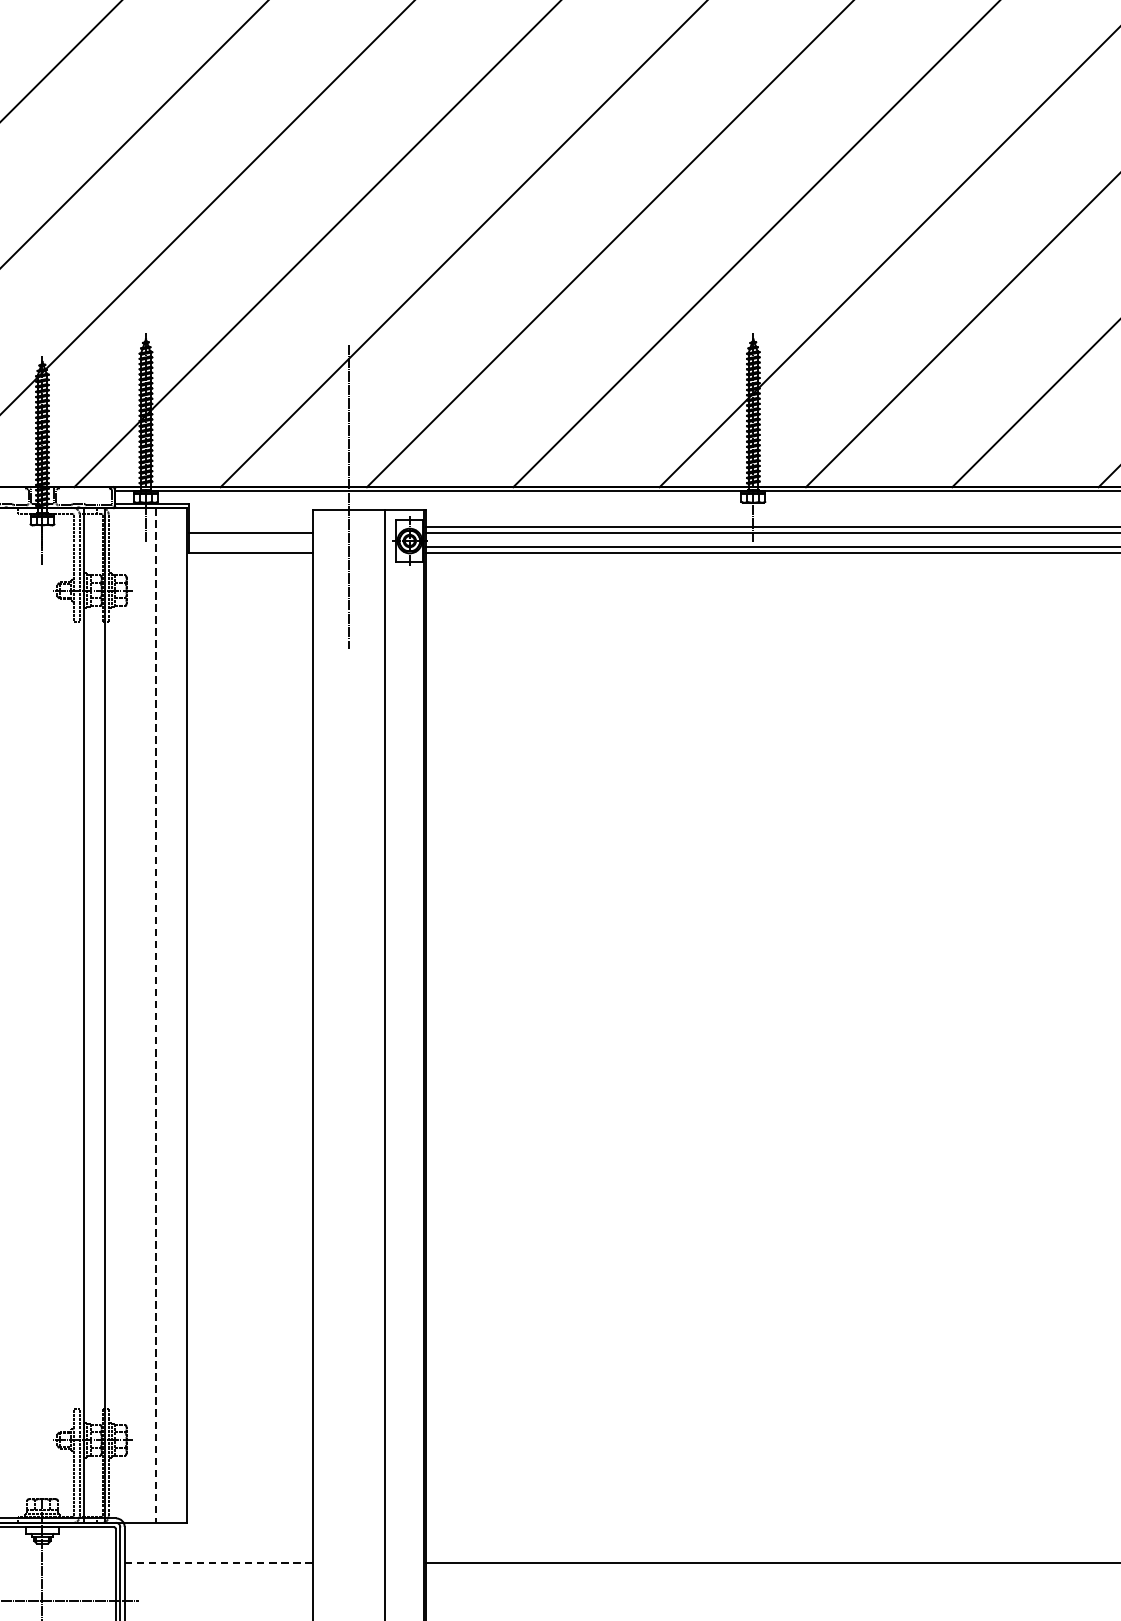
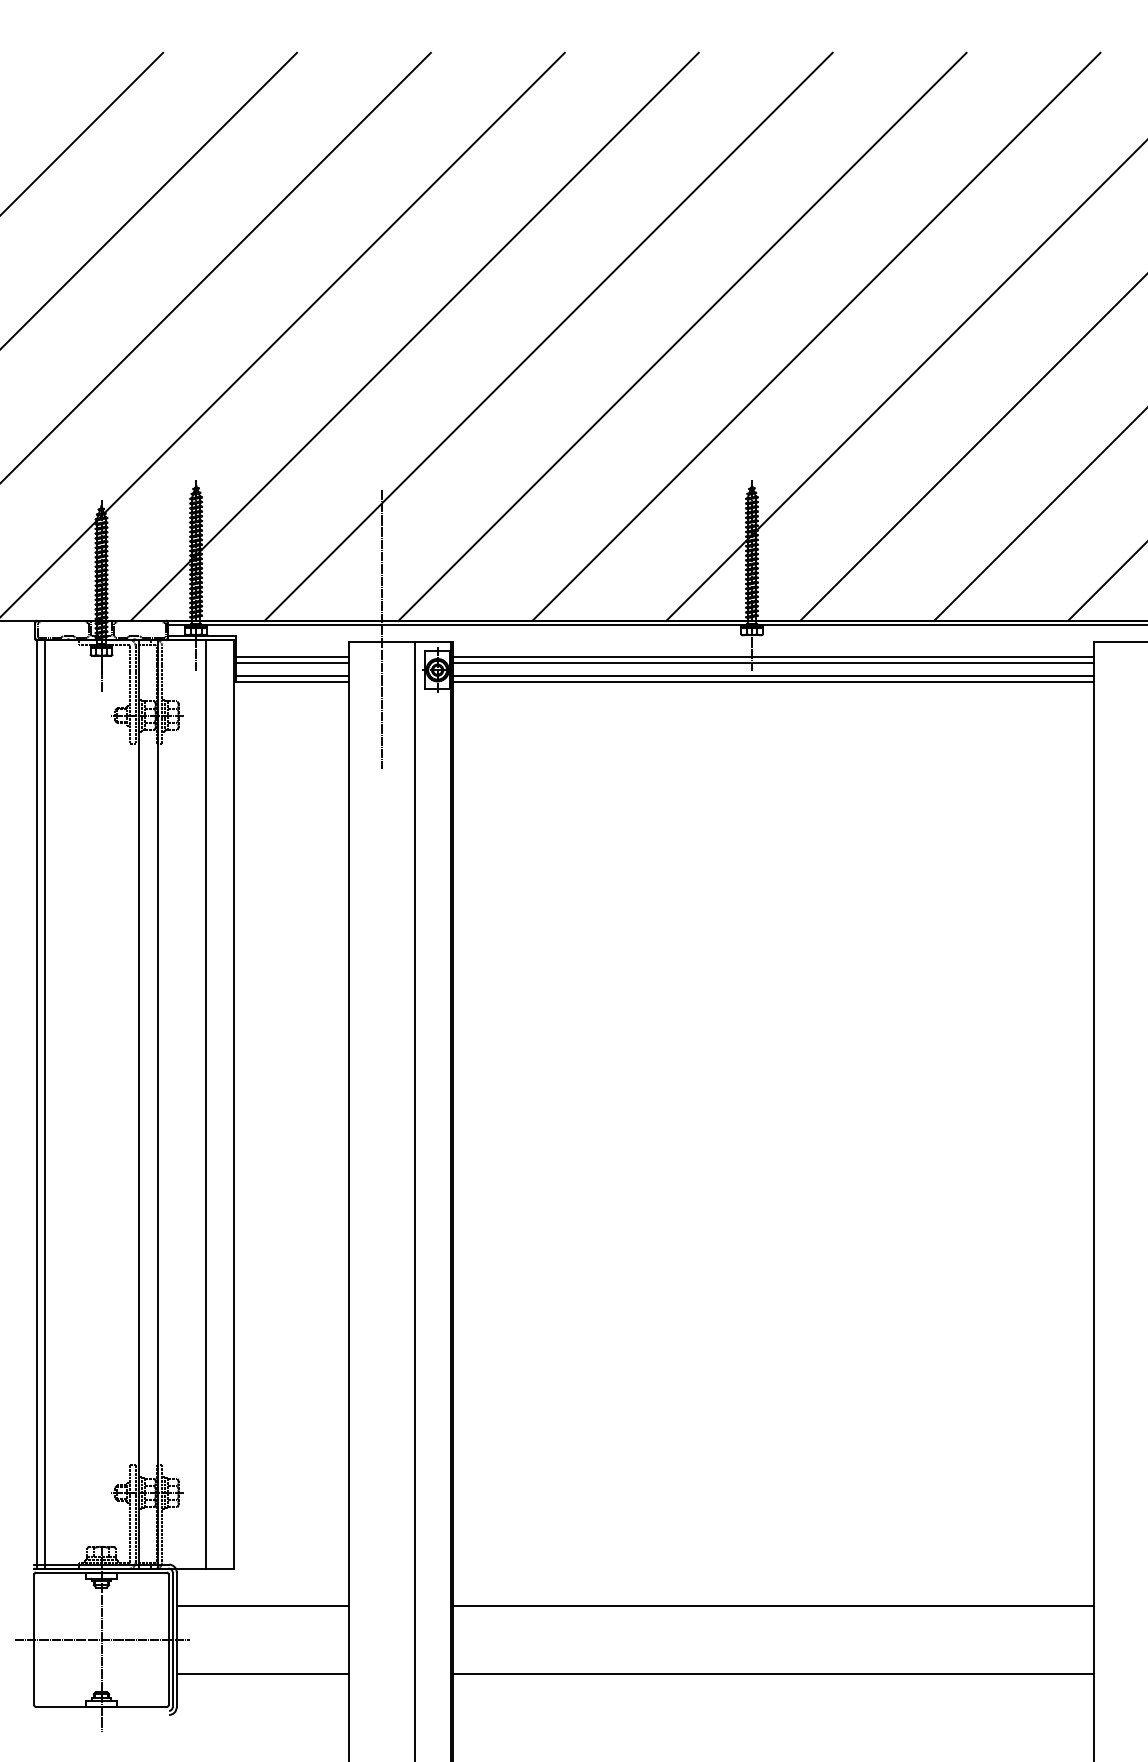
line: (250, 526) -> (291, 656), added
line: (250, 546) -> (291, 675), added
line: (156, 1015) -> (205, 1104), dashed -> solid
line: (218, 1563) -> (262, 1605), dashed -> solid

